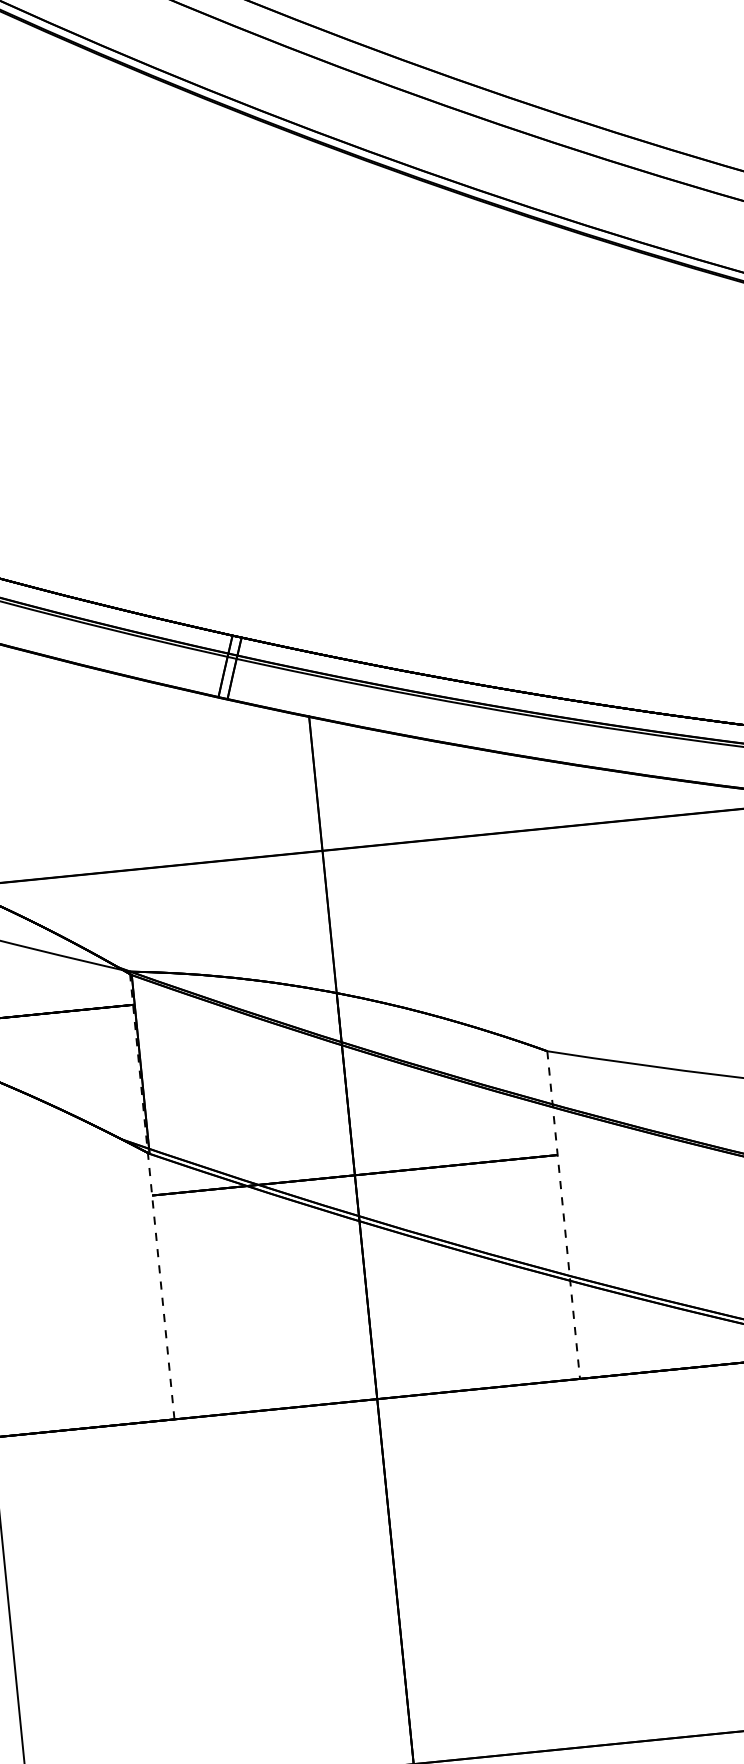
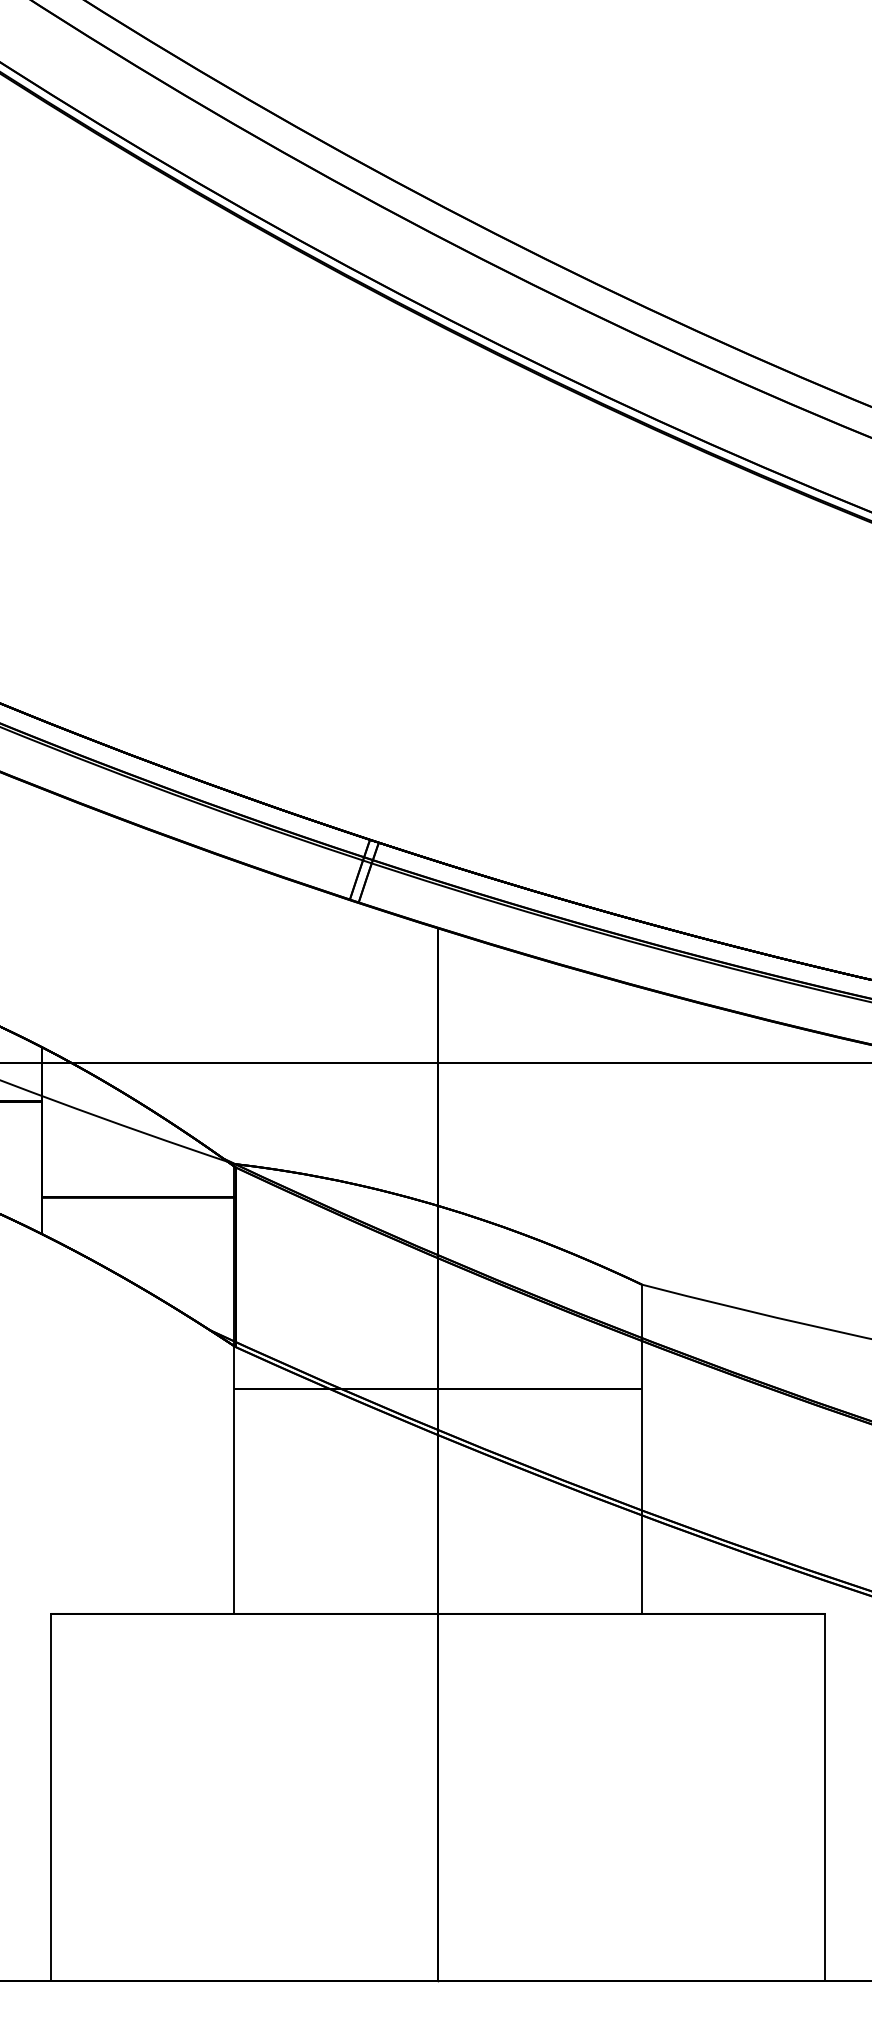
line: (152, 1195) -> (234, 1388), dashed -> solid
line: (563, 1215) -> (641, 1449), dashed -> solid

